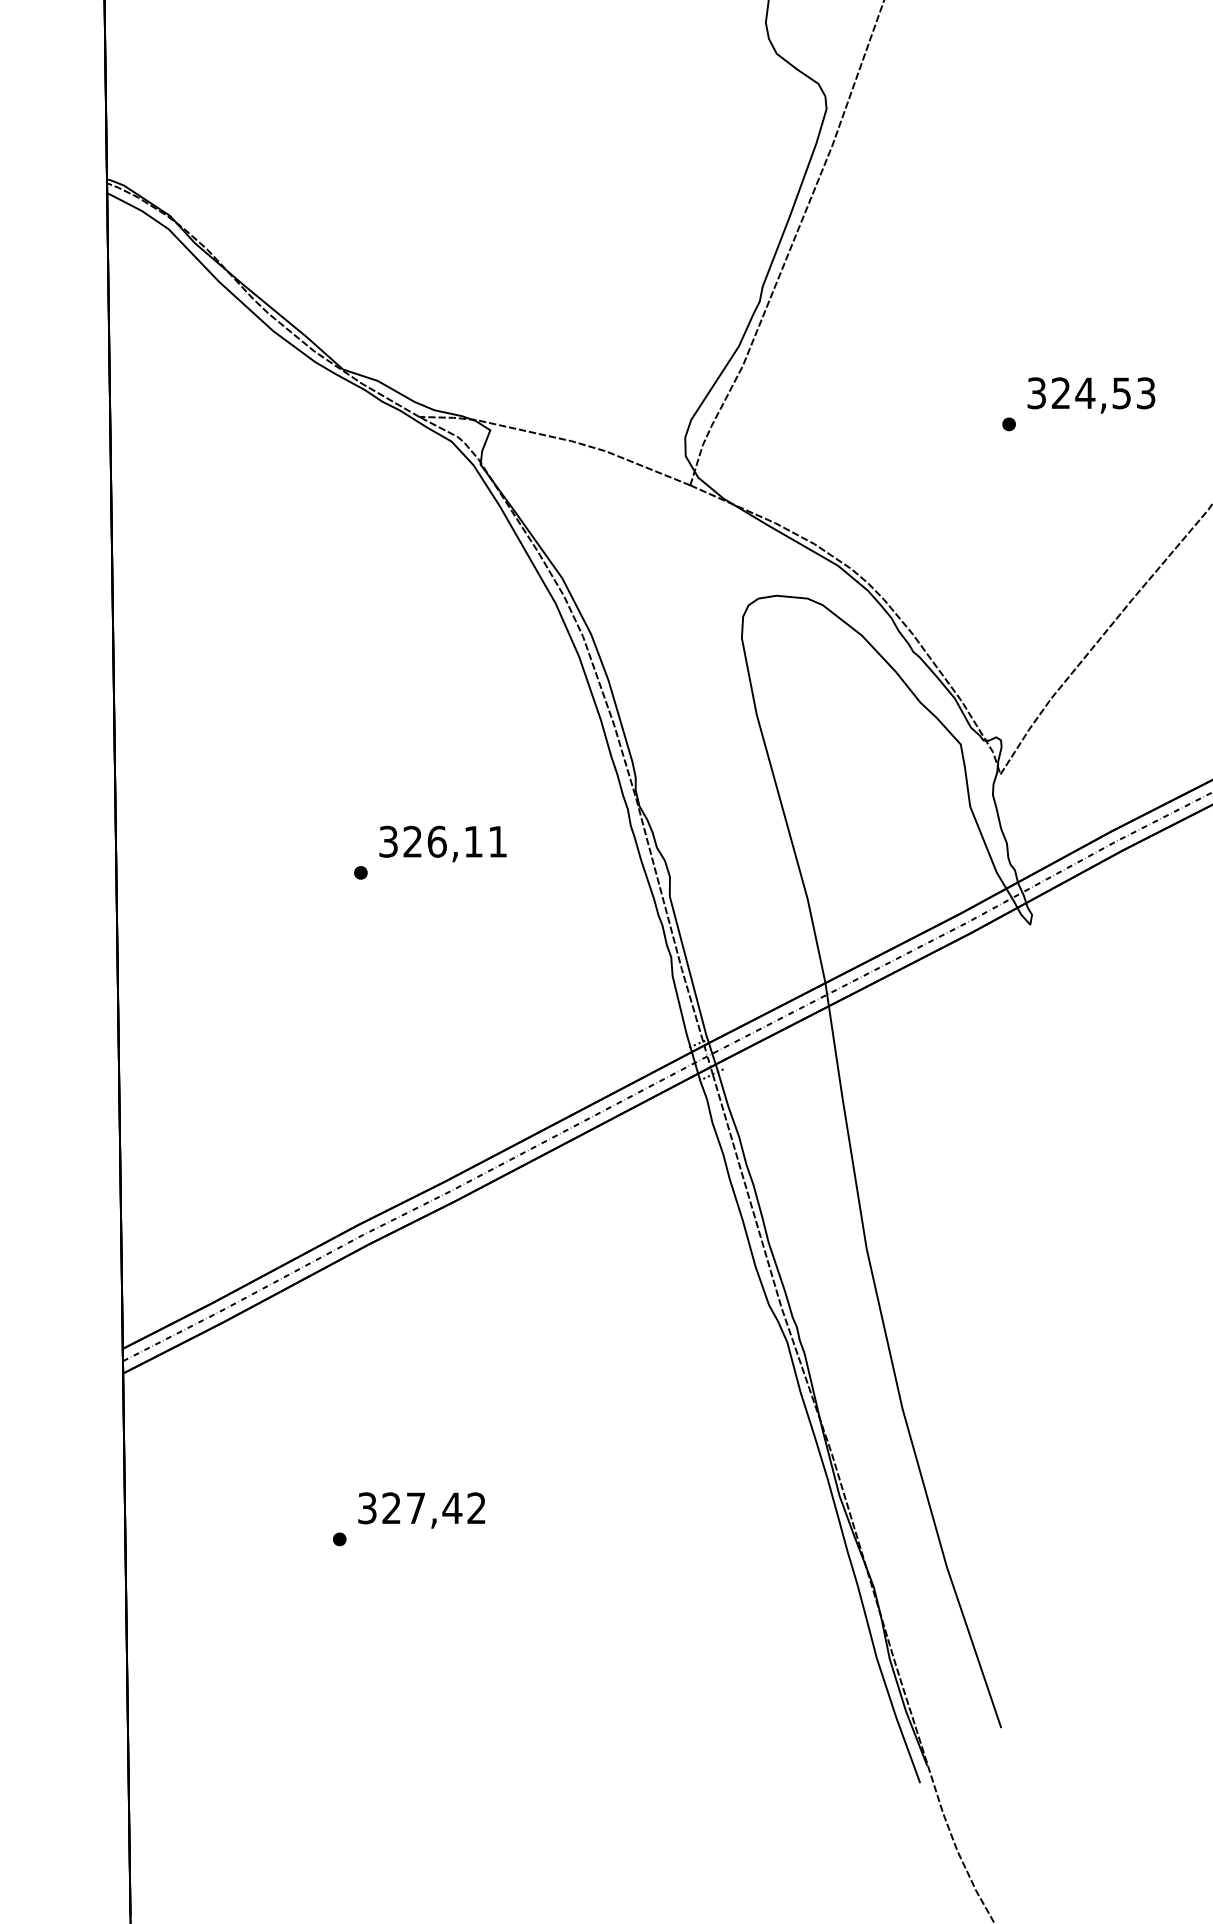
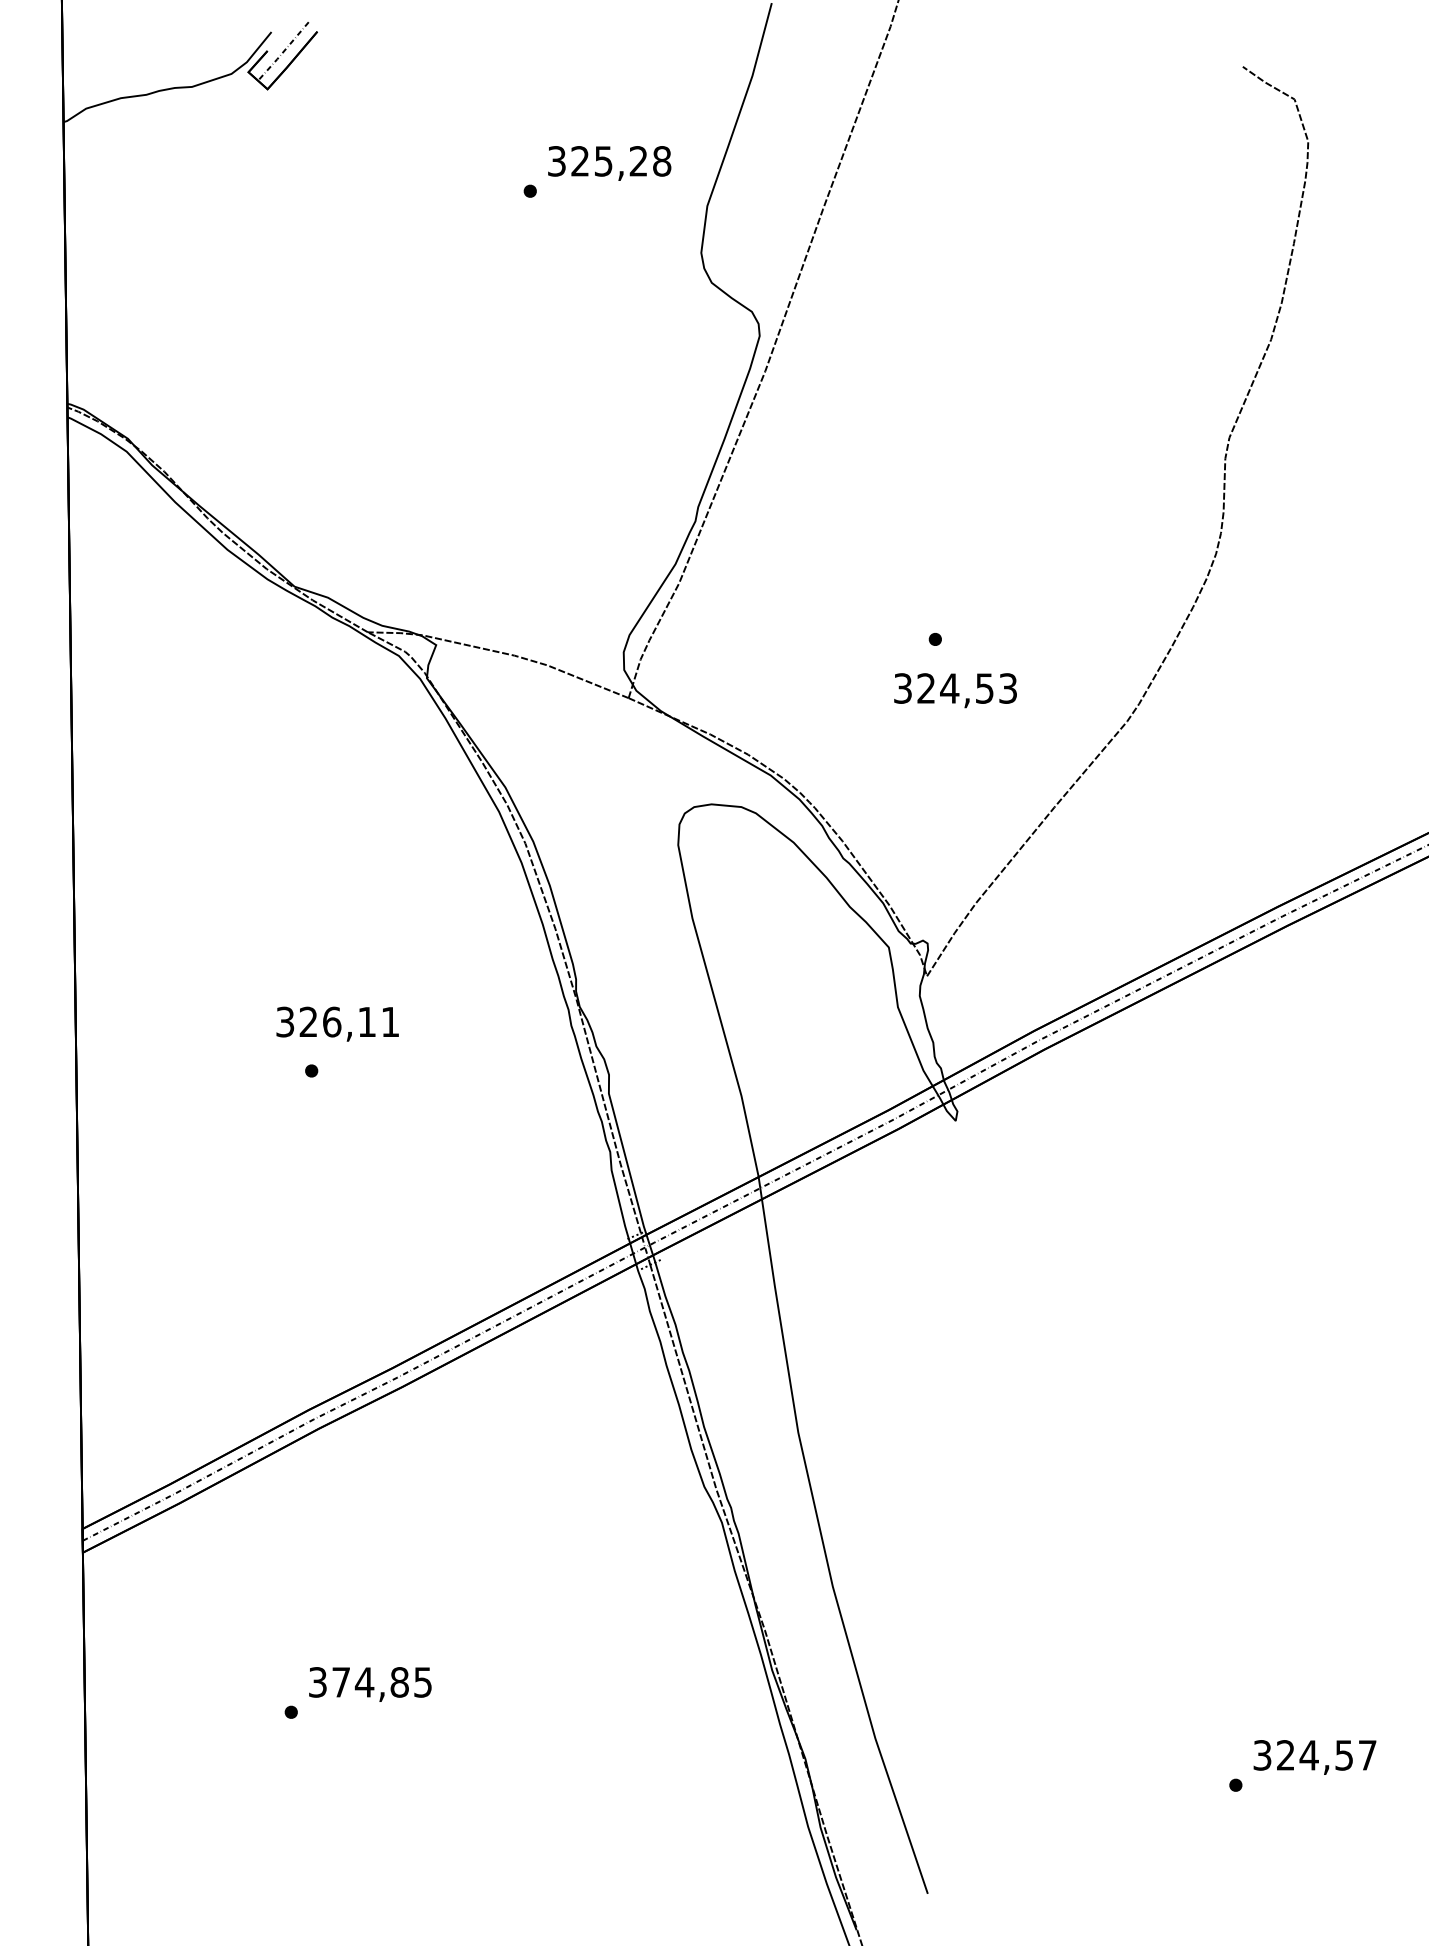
text: (1091, 395) -> (955, 690), moved
text: (442, 843) -> (337, 1023), moved
text: (433, 1508) -> (381, 1682), 327,42 -> 374,85

